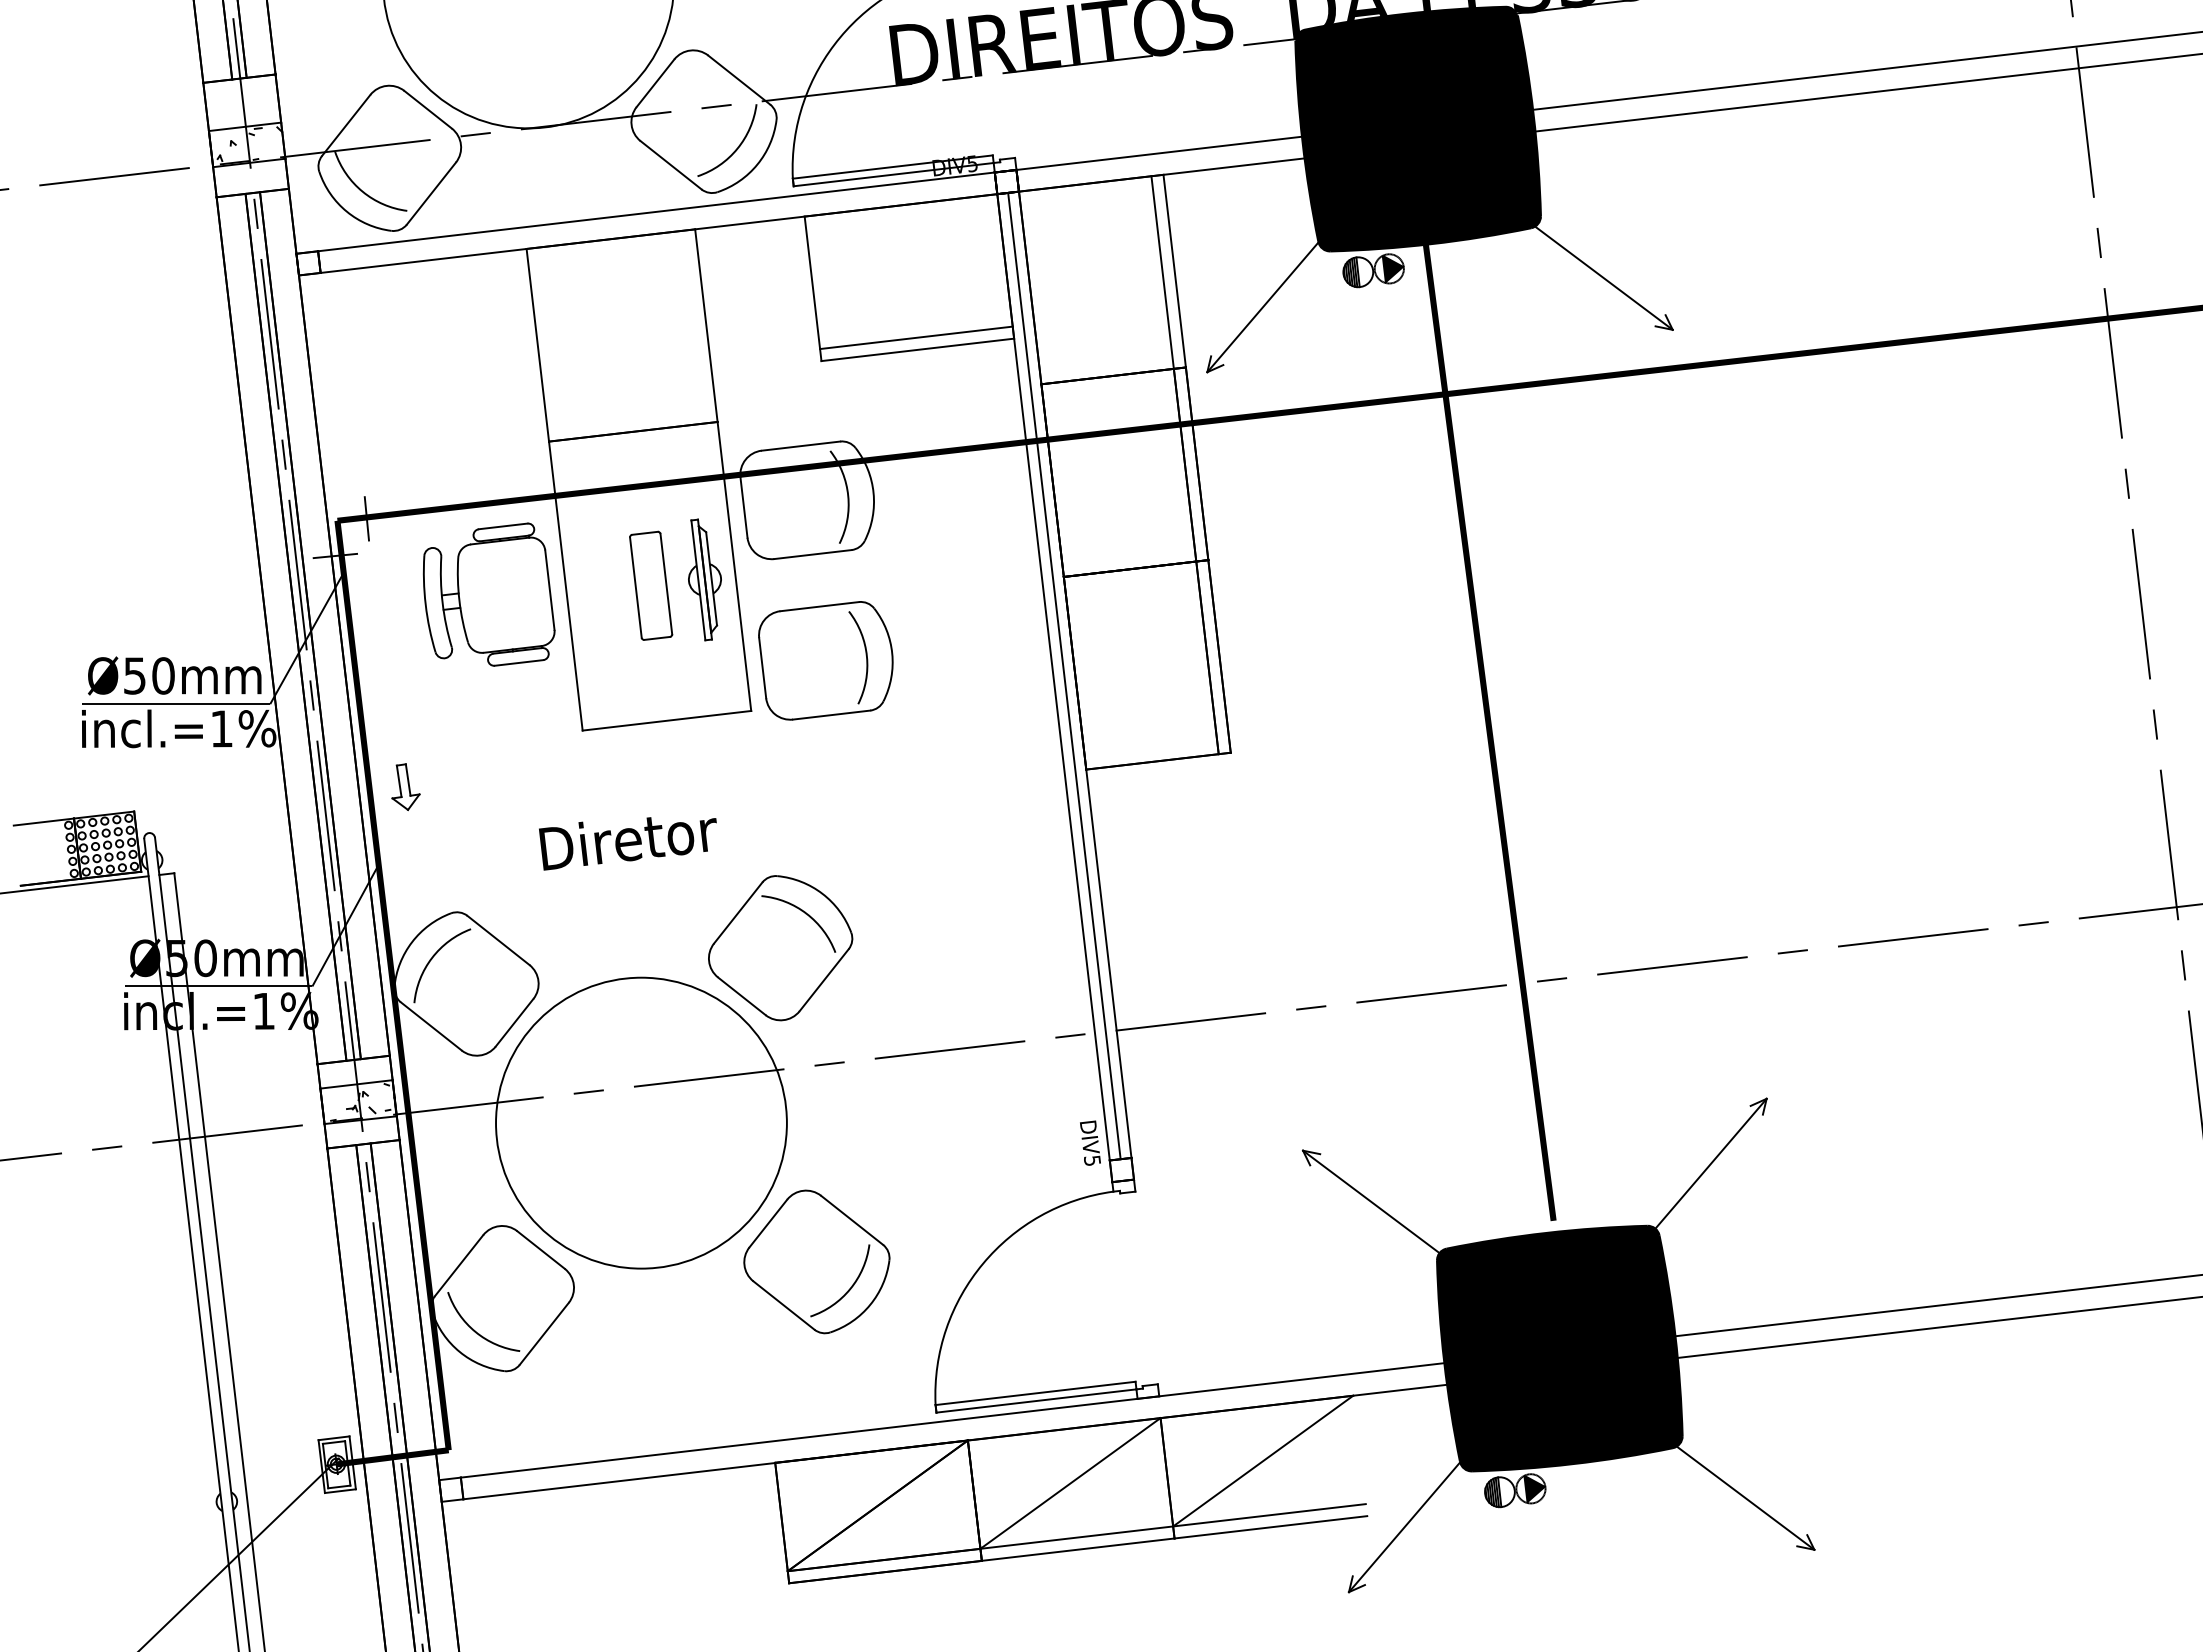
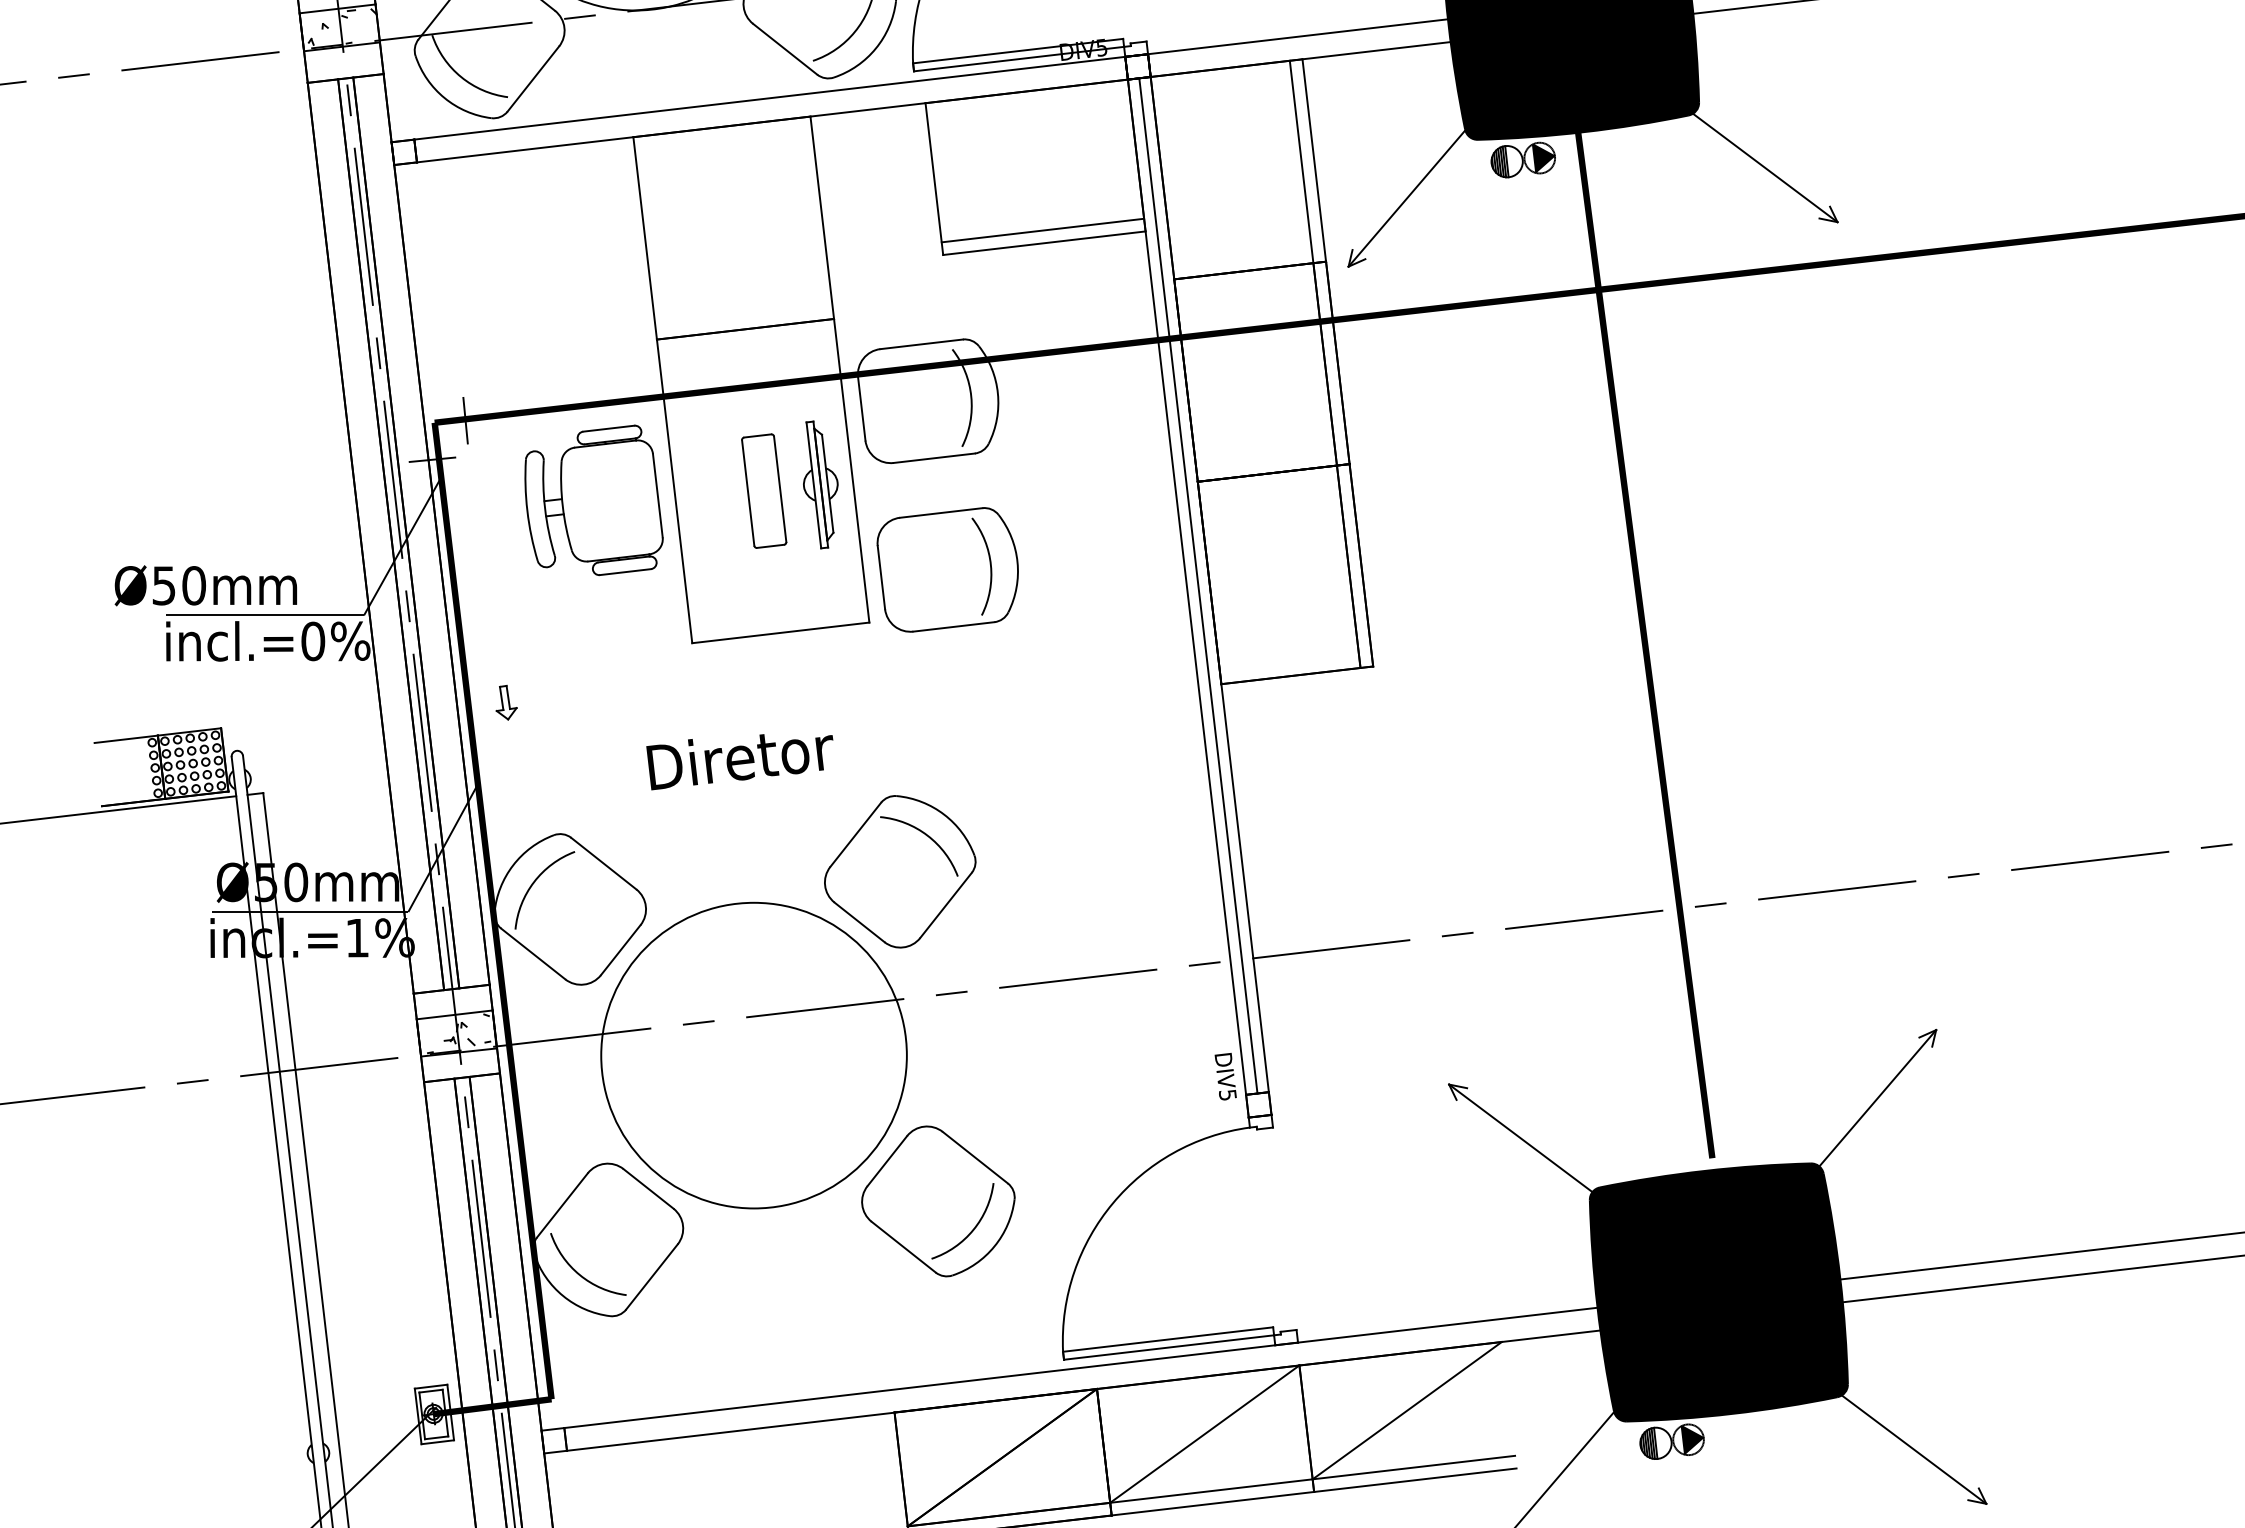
text: (174, 675) -> (205, 585), moved
text: (221, 728) -> (312, 640), incl.=1%%% -> incl.=0%%%
part: (405, 787) -> (506, 702), size x0.7

